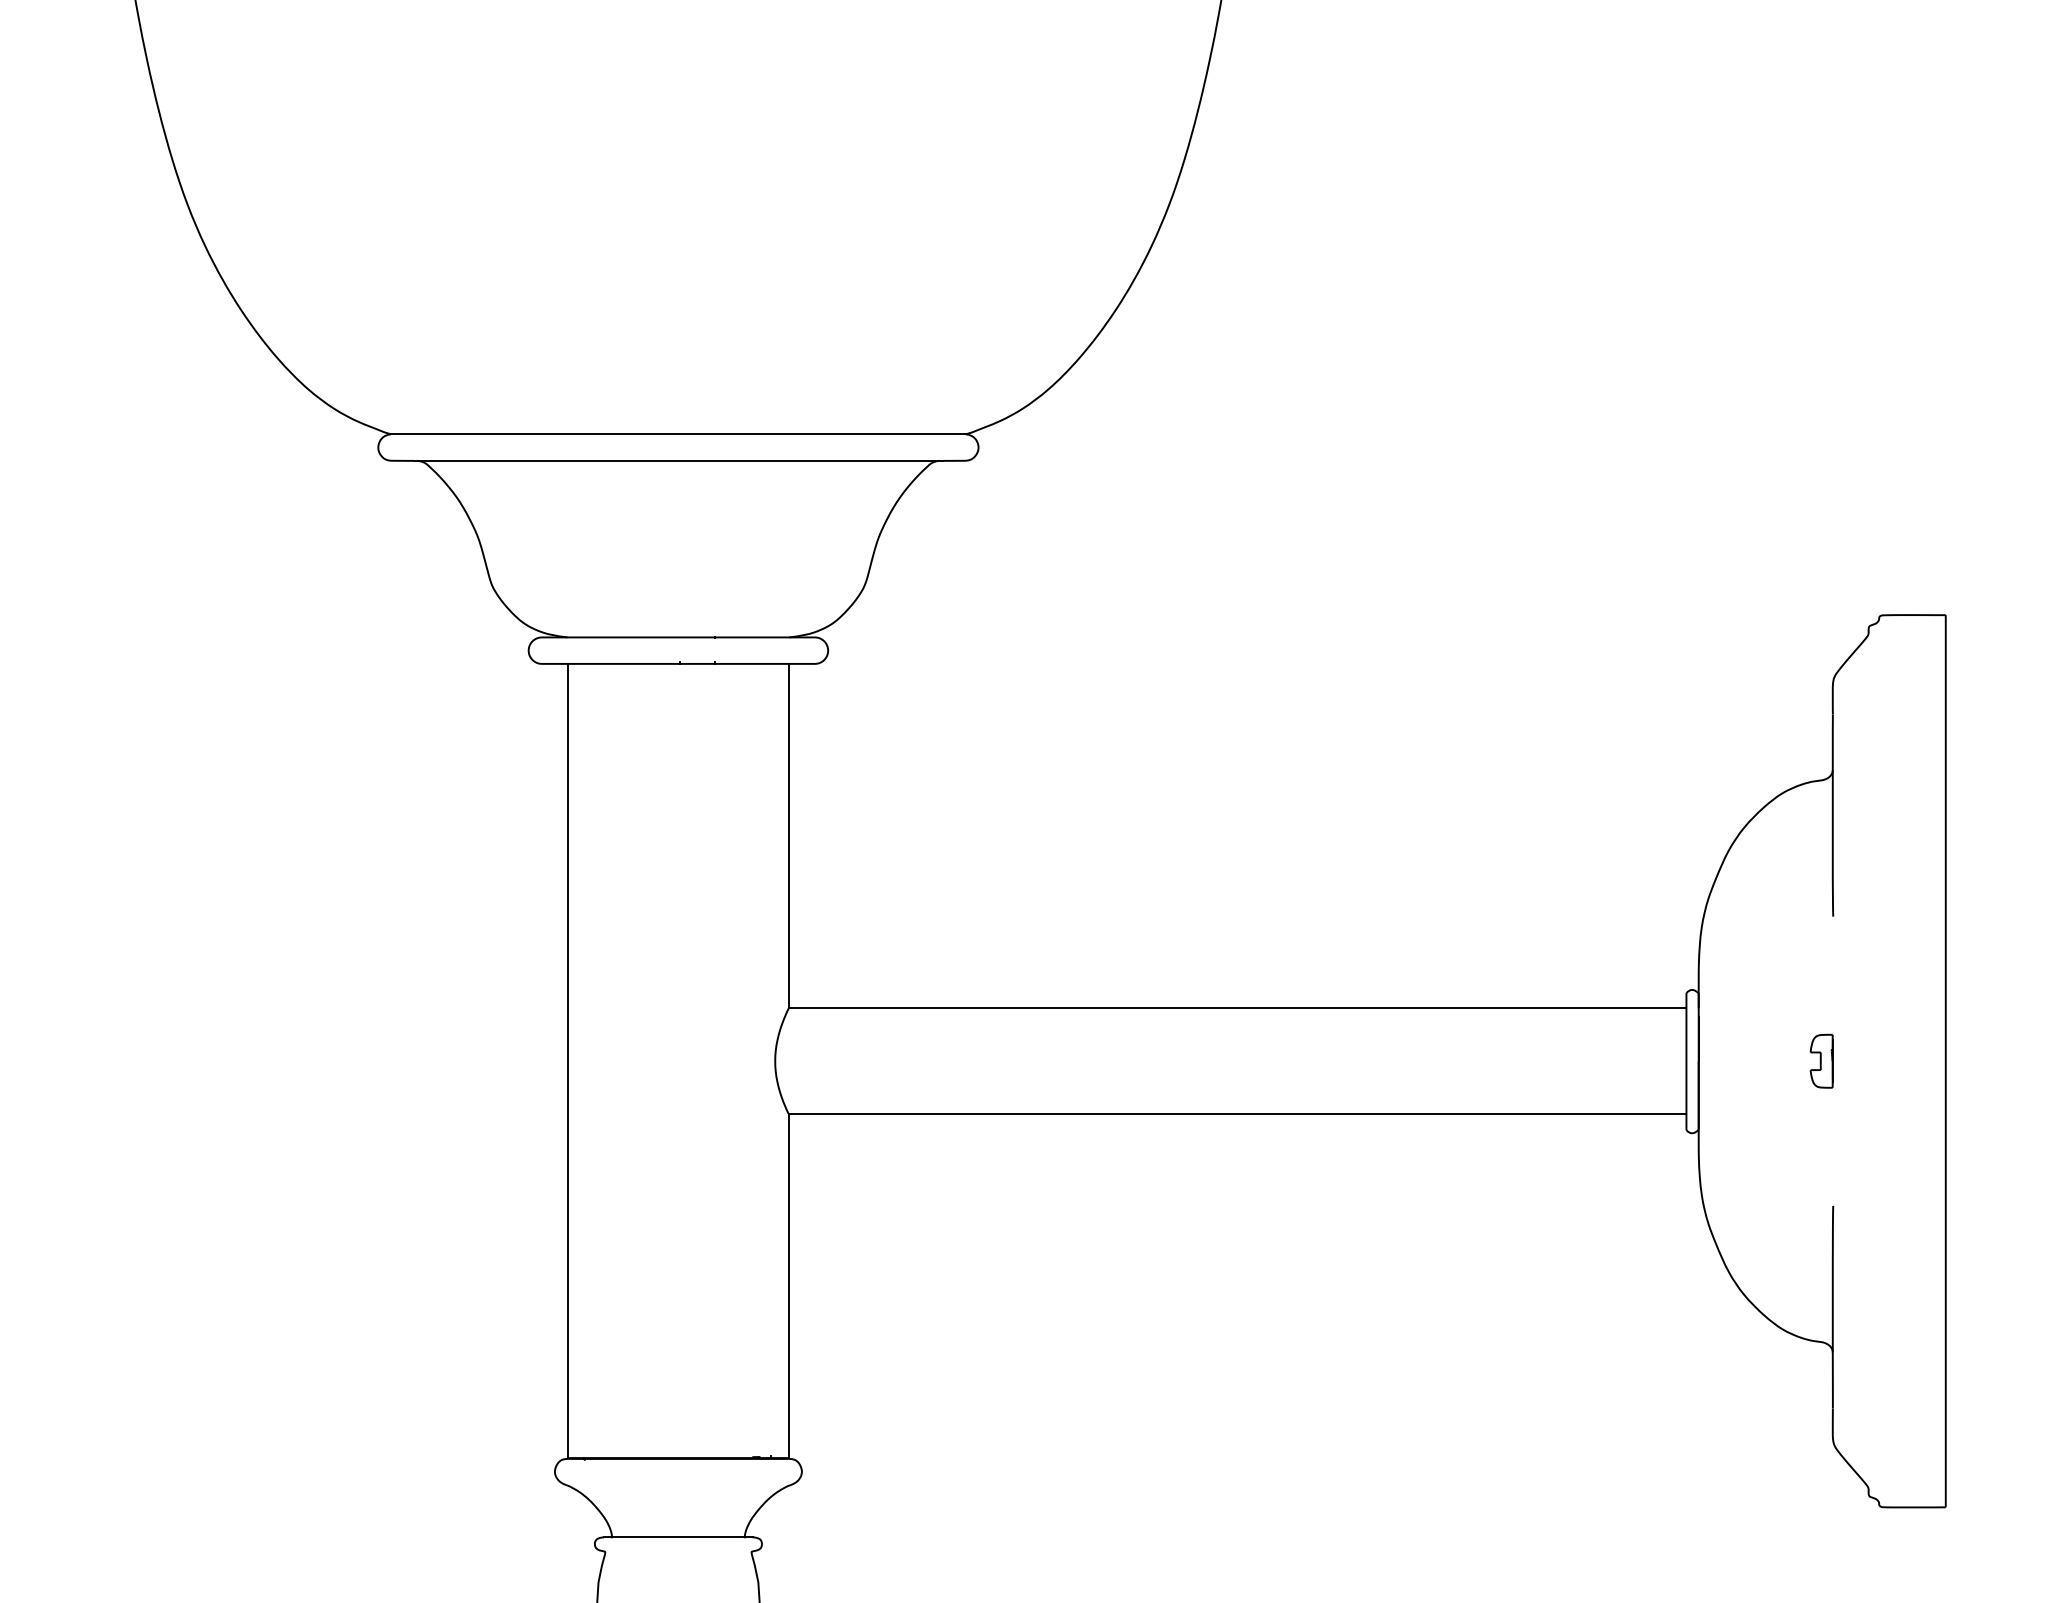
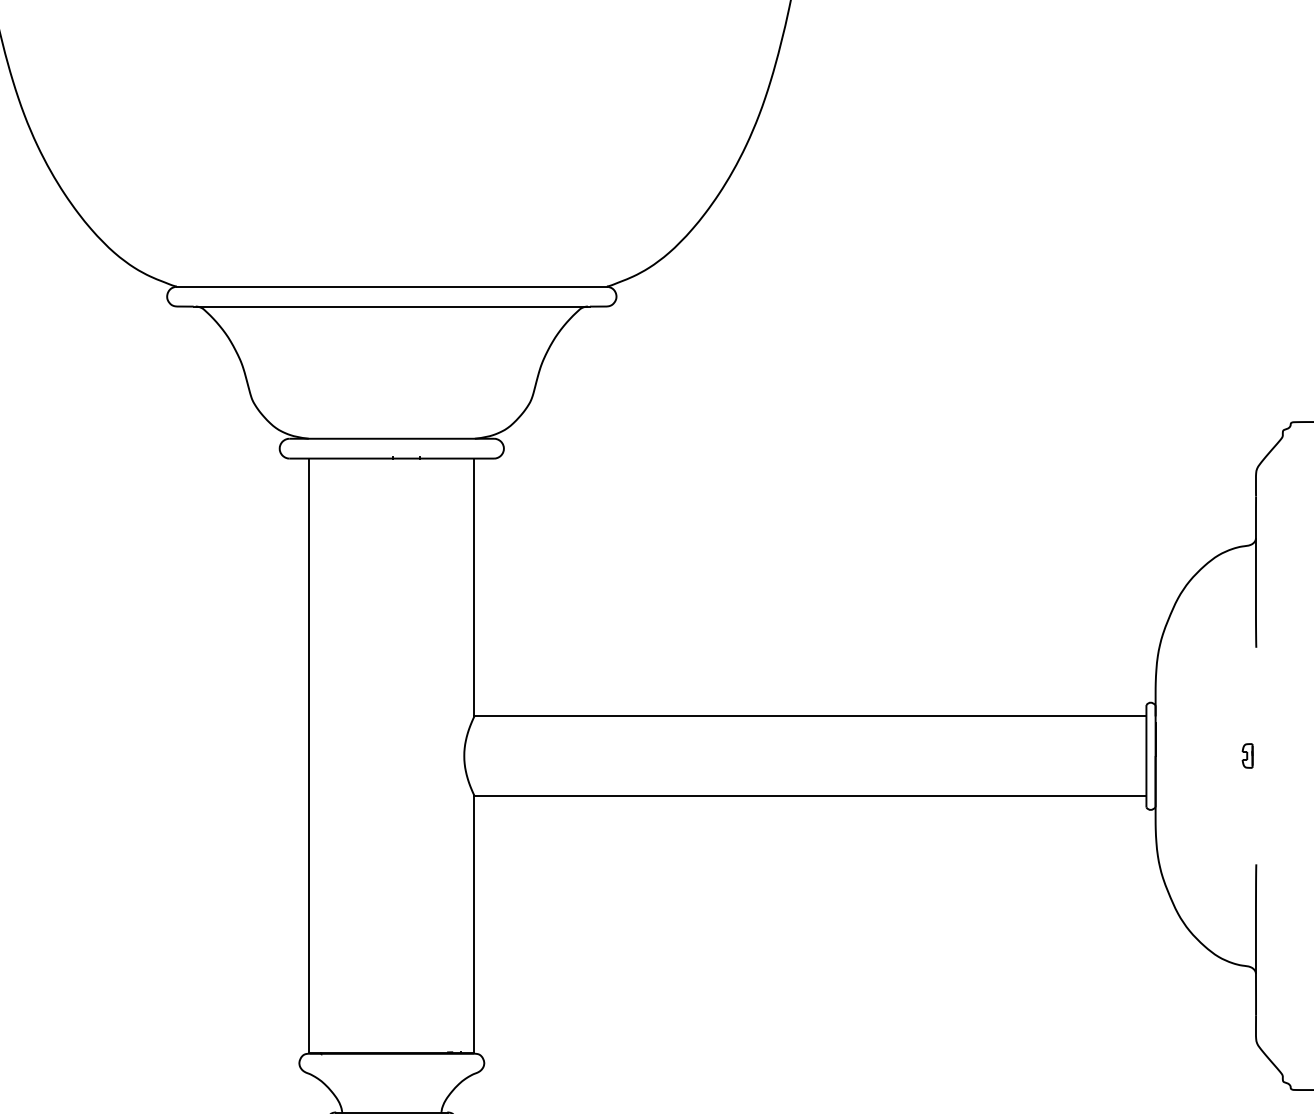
part: (1821, 1060) -> (1247, 755), size x0.6

